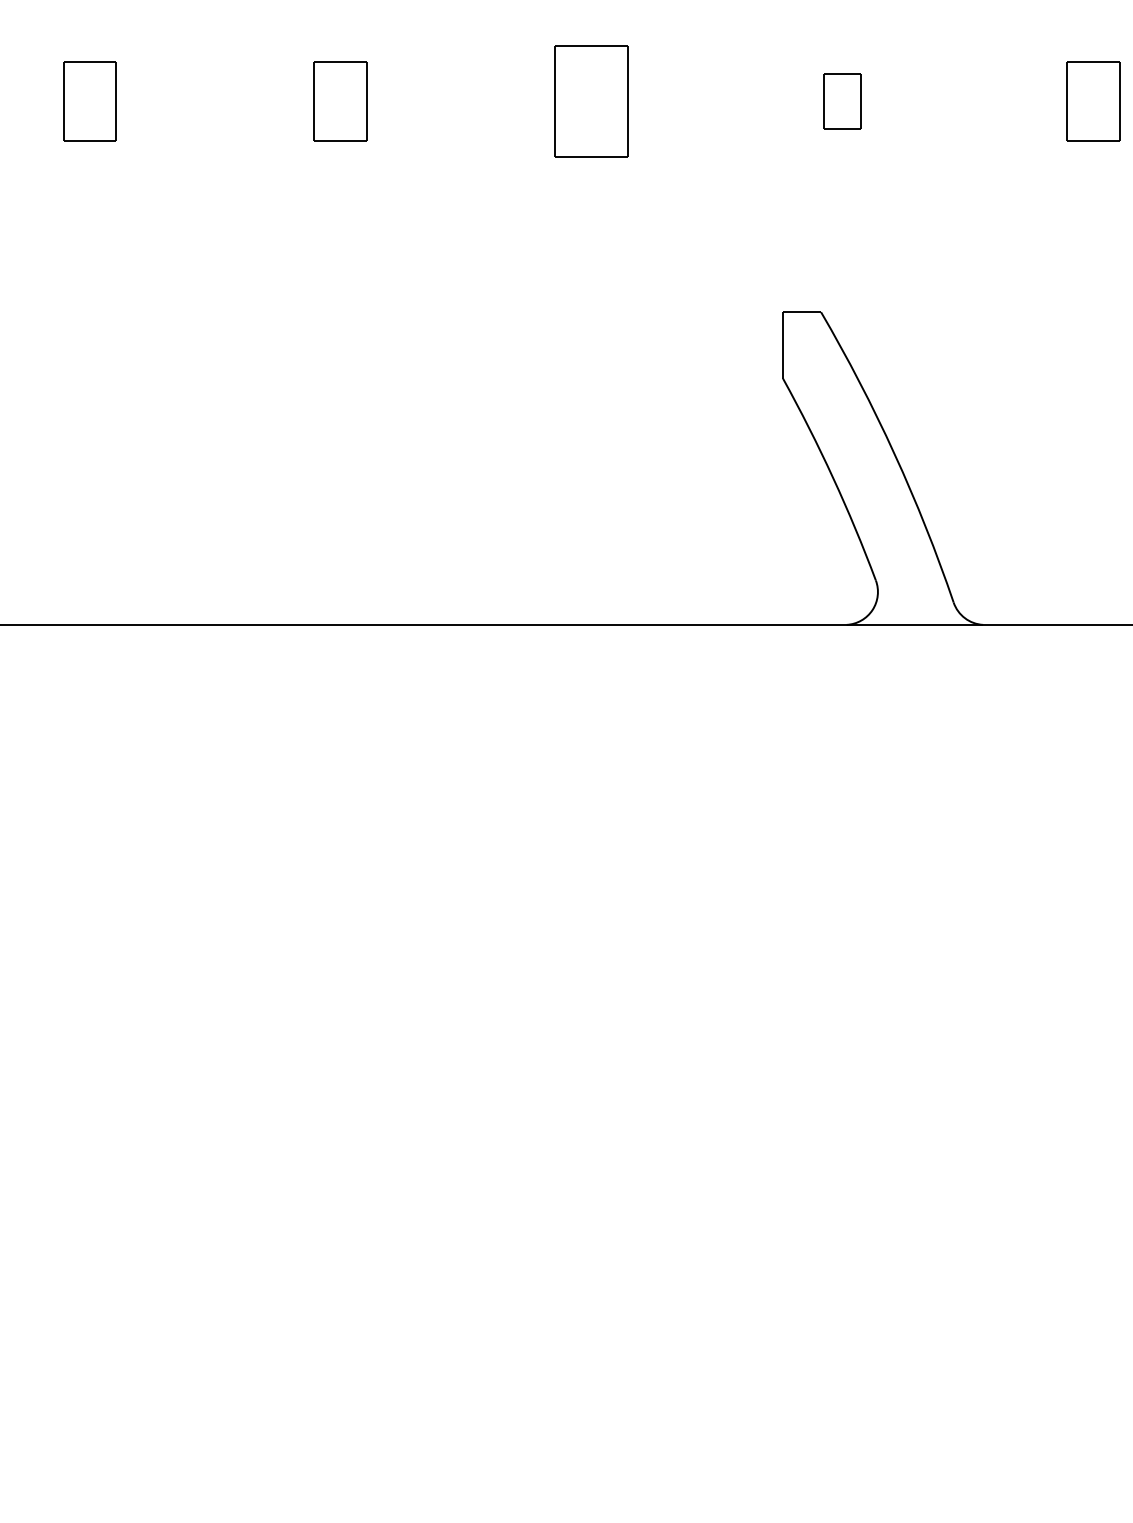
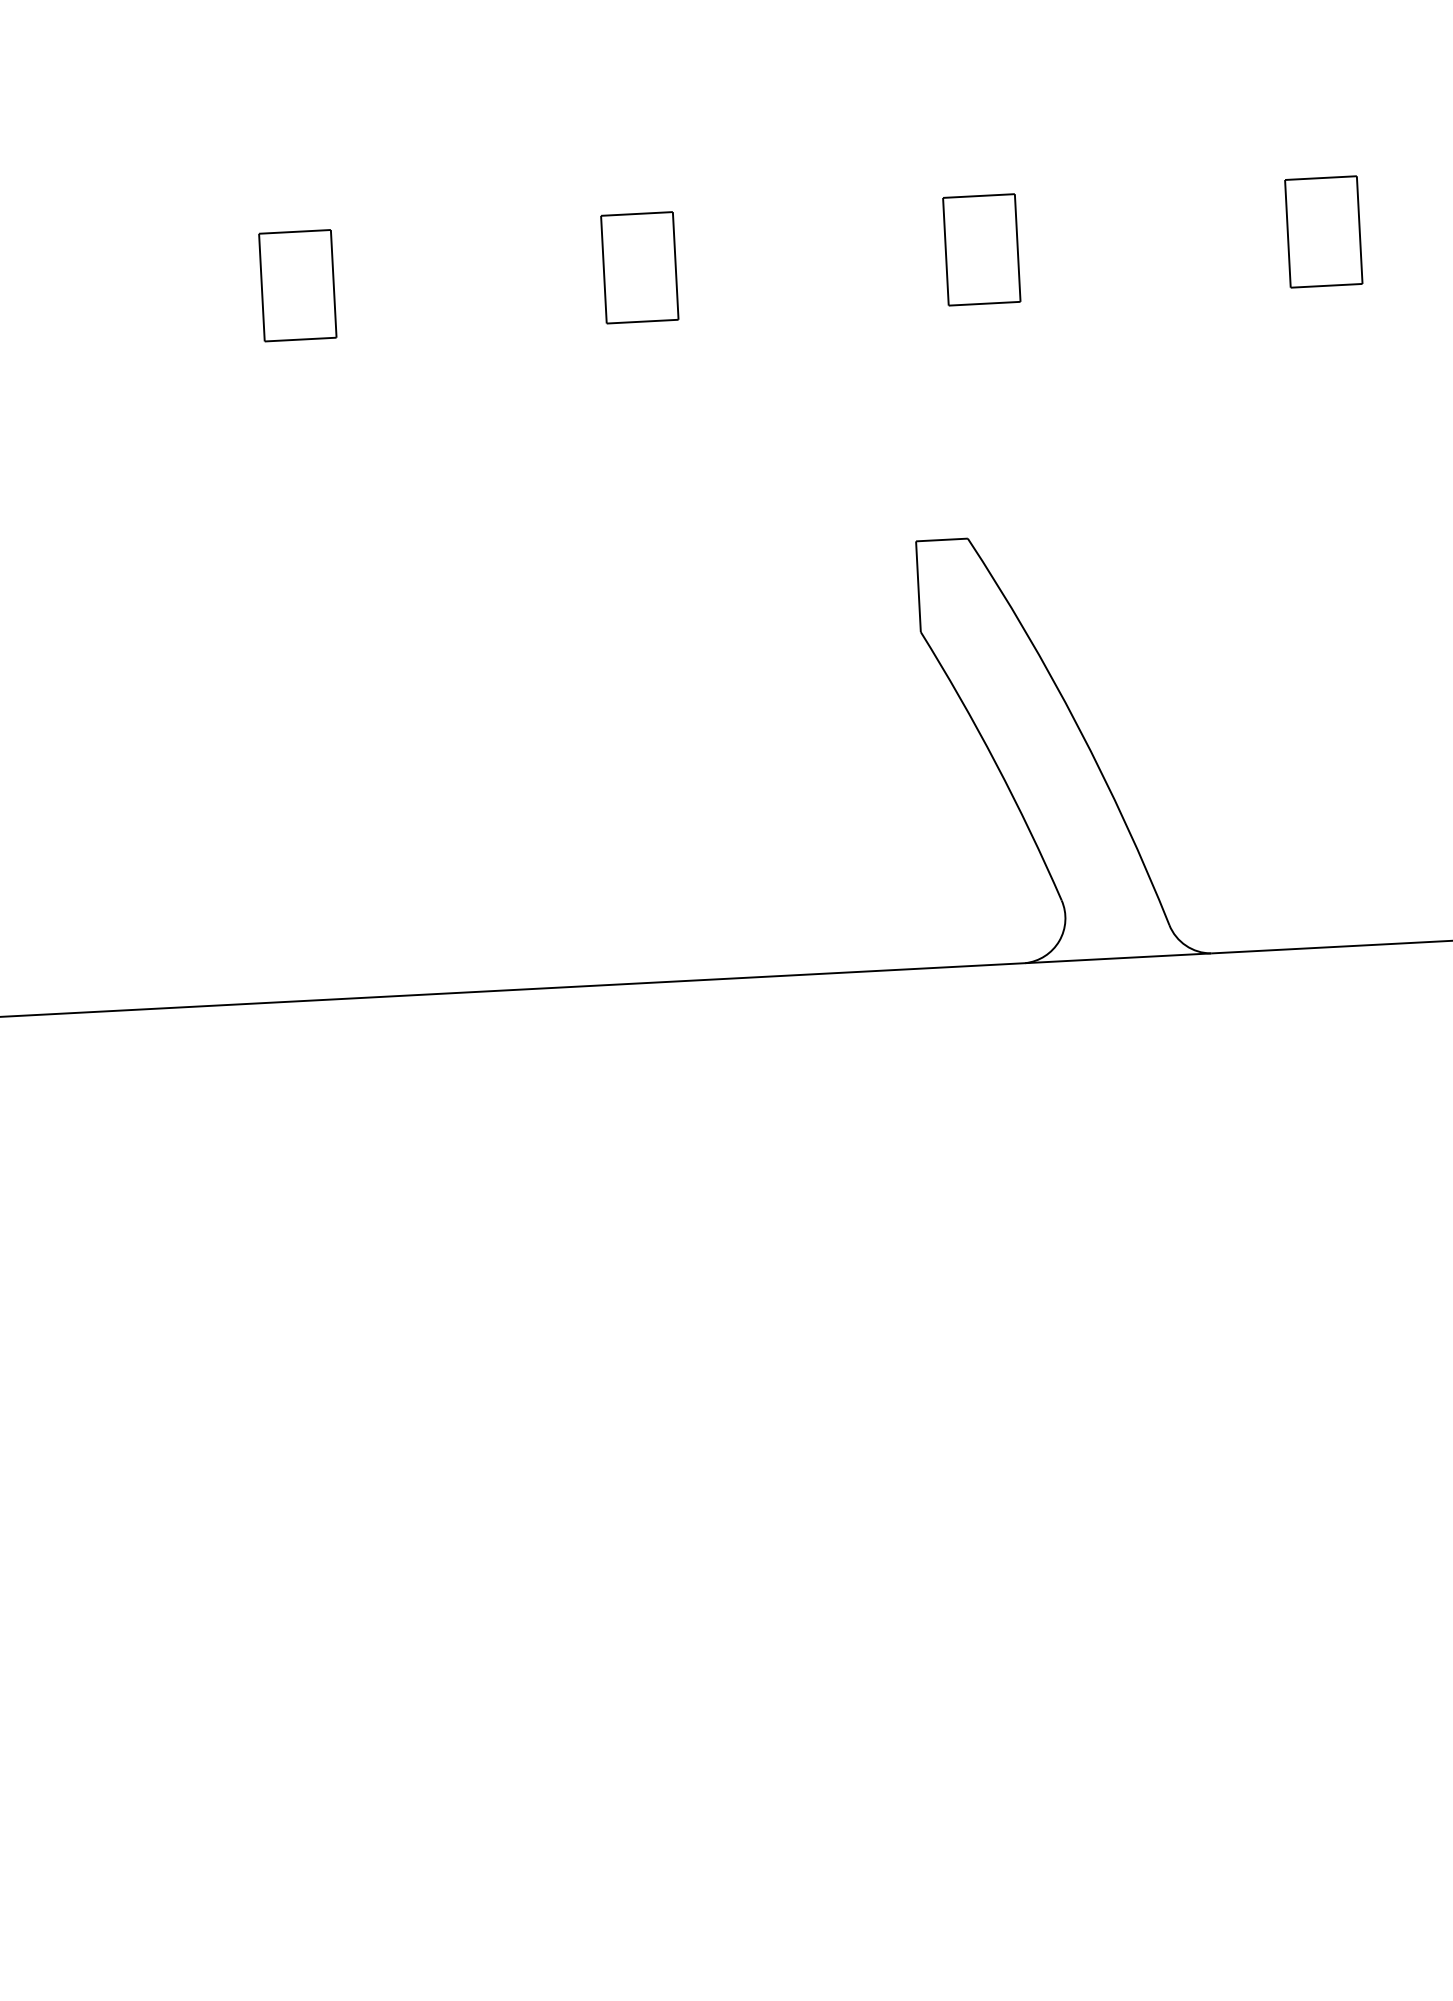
part: (591, 101) -> (639, 267), size x0.71
part: (842, 101) -> (981, 249), size x1.43

